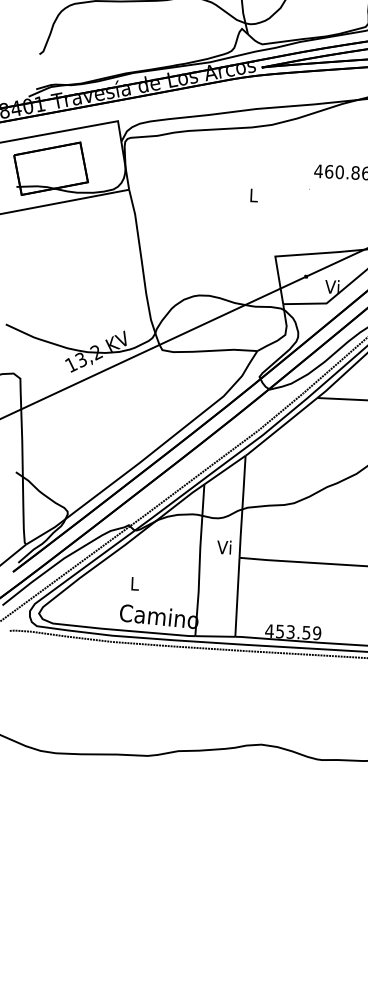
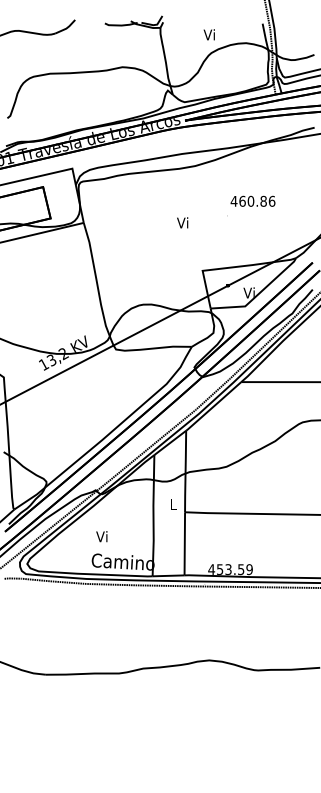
text: (252, 194) -> (182, 222), L -> Vi
text: (224, 546) -> (172, 503), Vi -> L
text: (133, 583) -> (101, 536), L -> Vi

